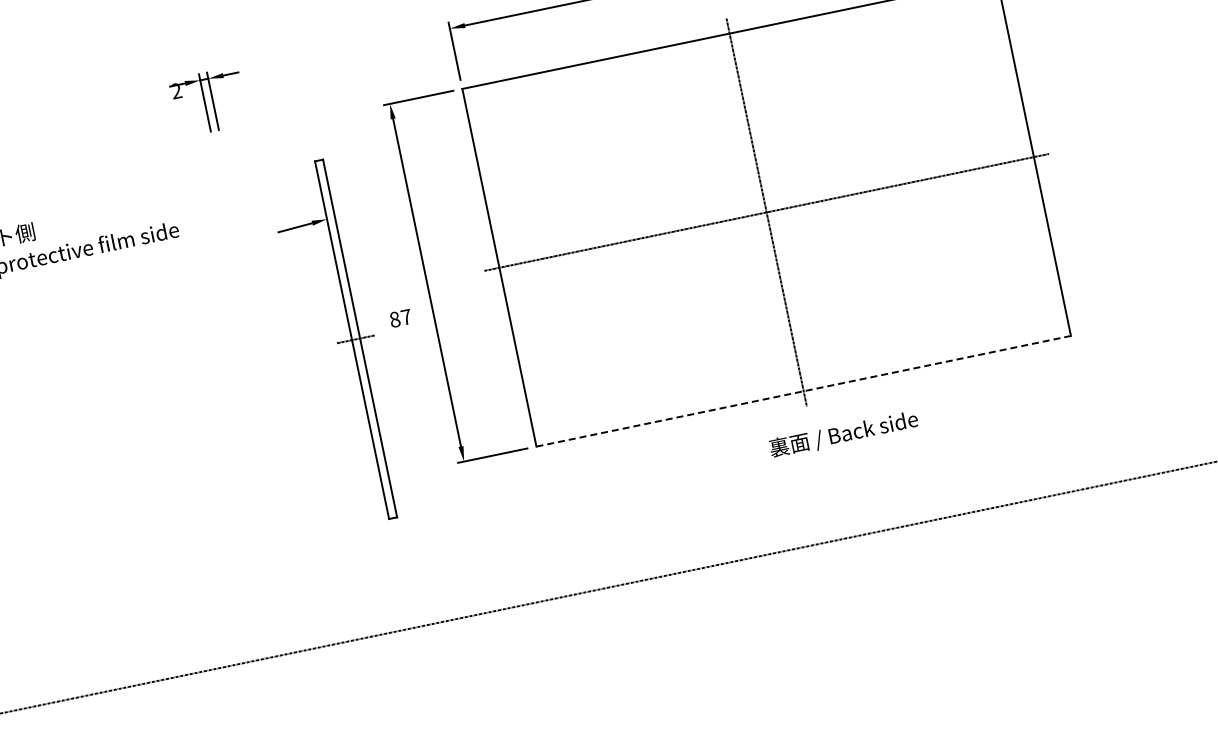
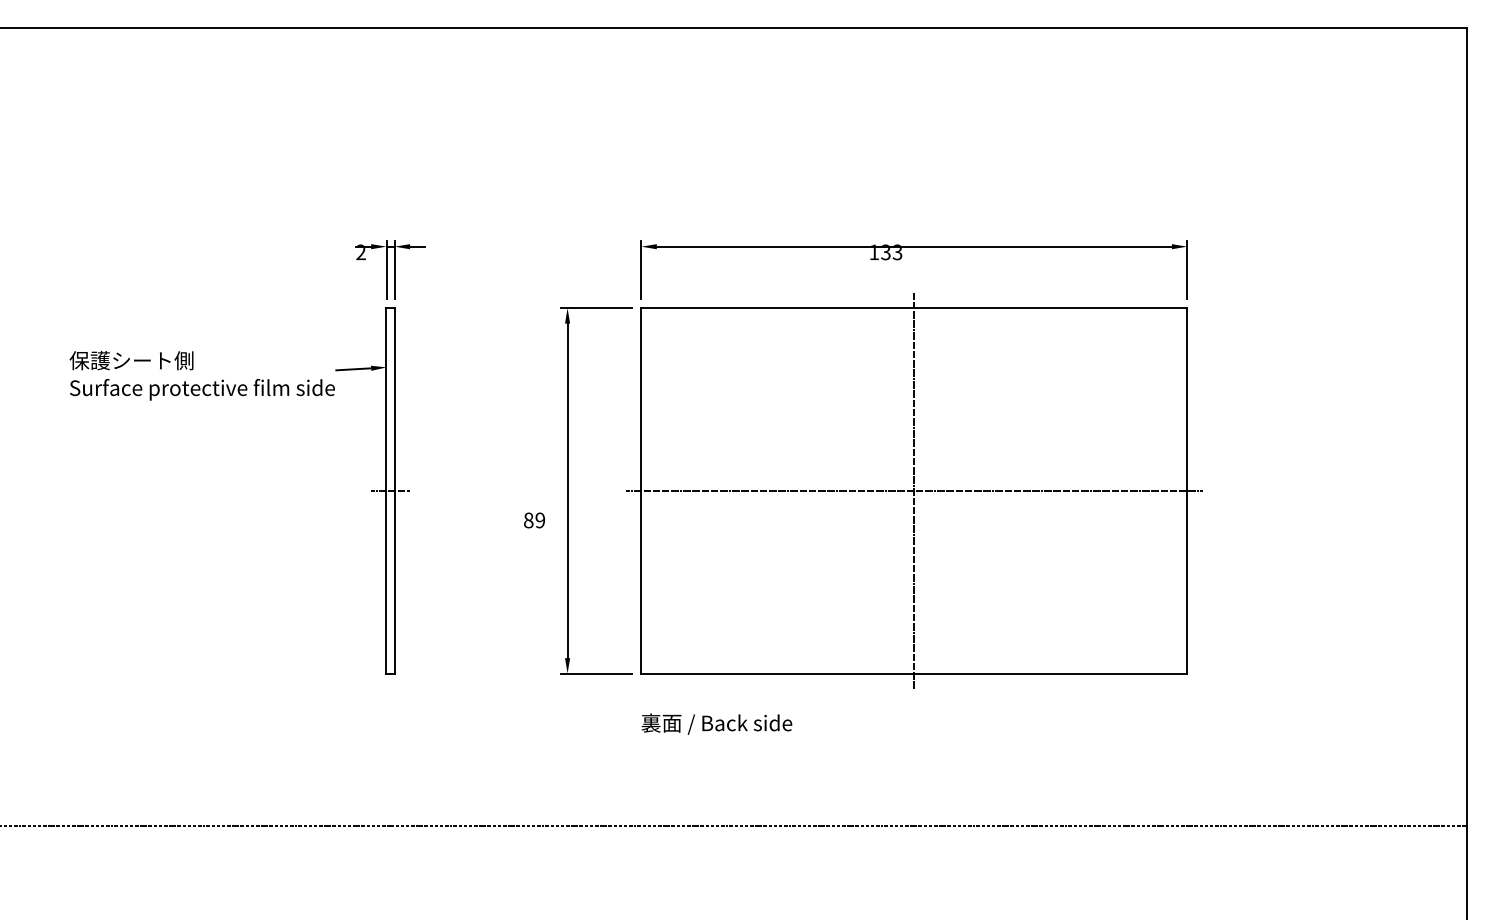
text: (406, 317) -> (540, 520), 87 -> 89
part: (338, 342) -> (372, 490), moved
line: (803, 391) -> (914, 673), dashed -> solid
text: (843, 434) -> (716, 723), moved

